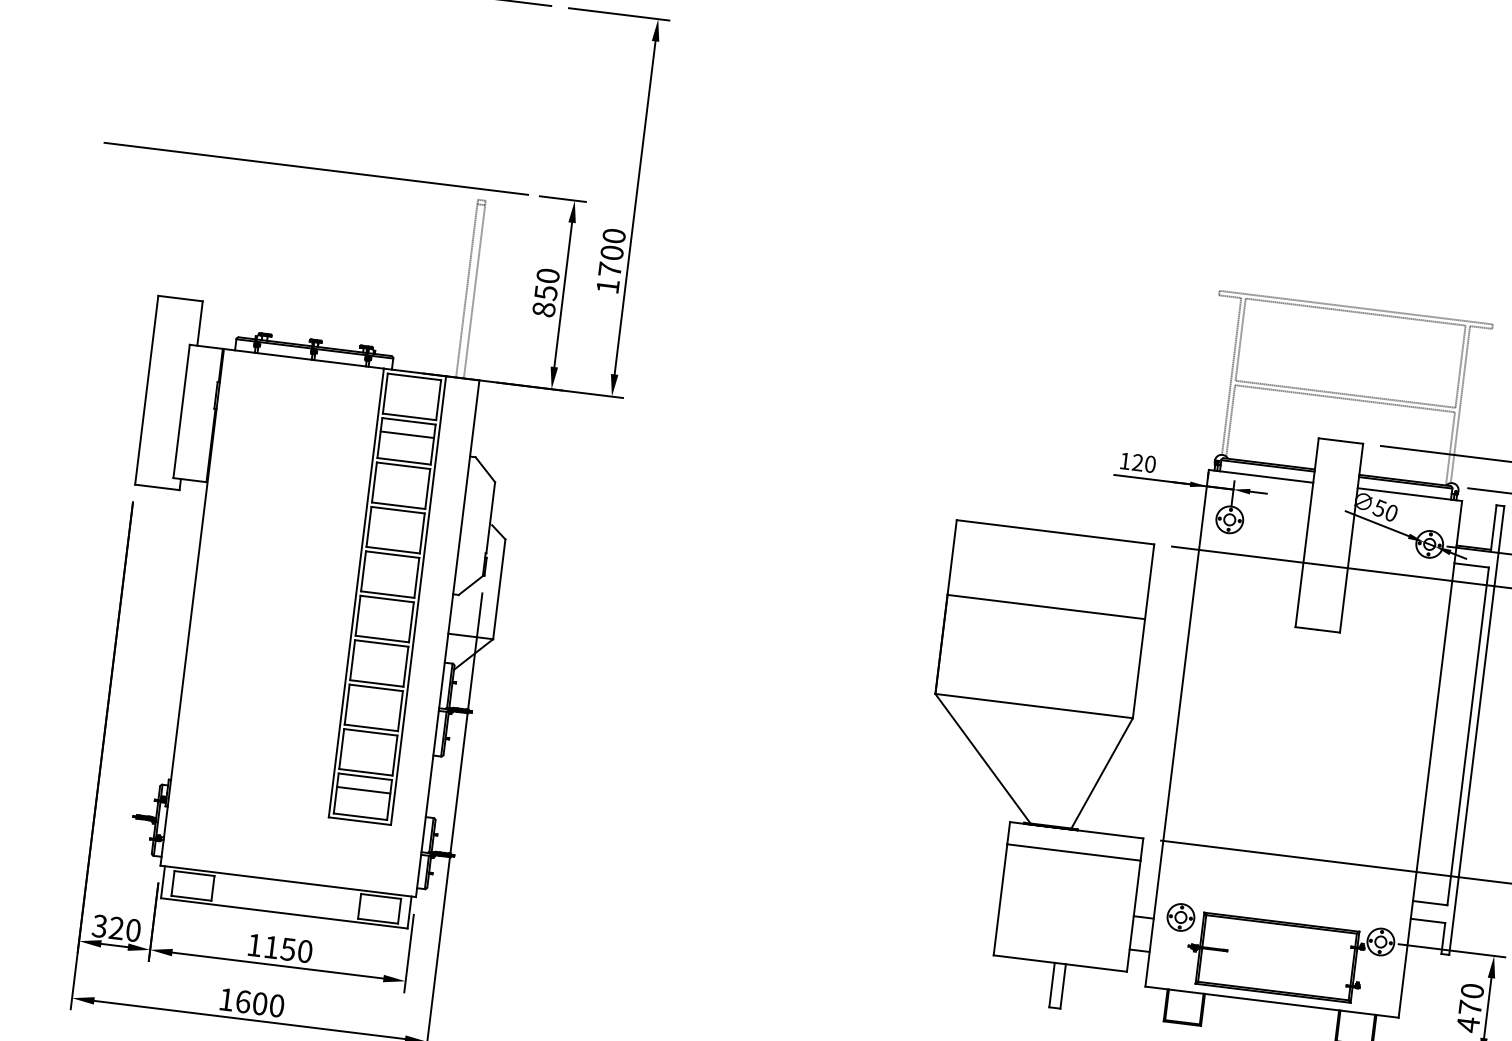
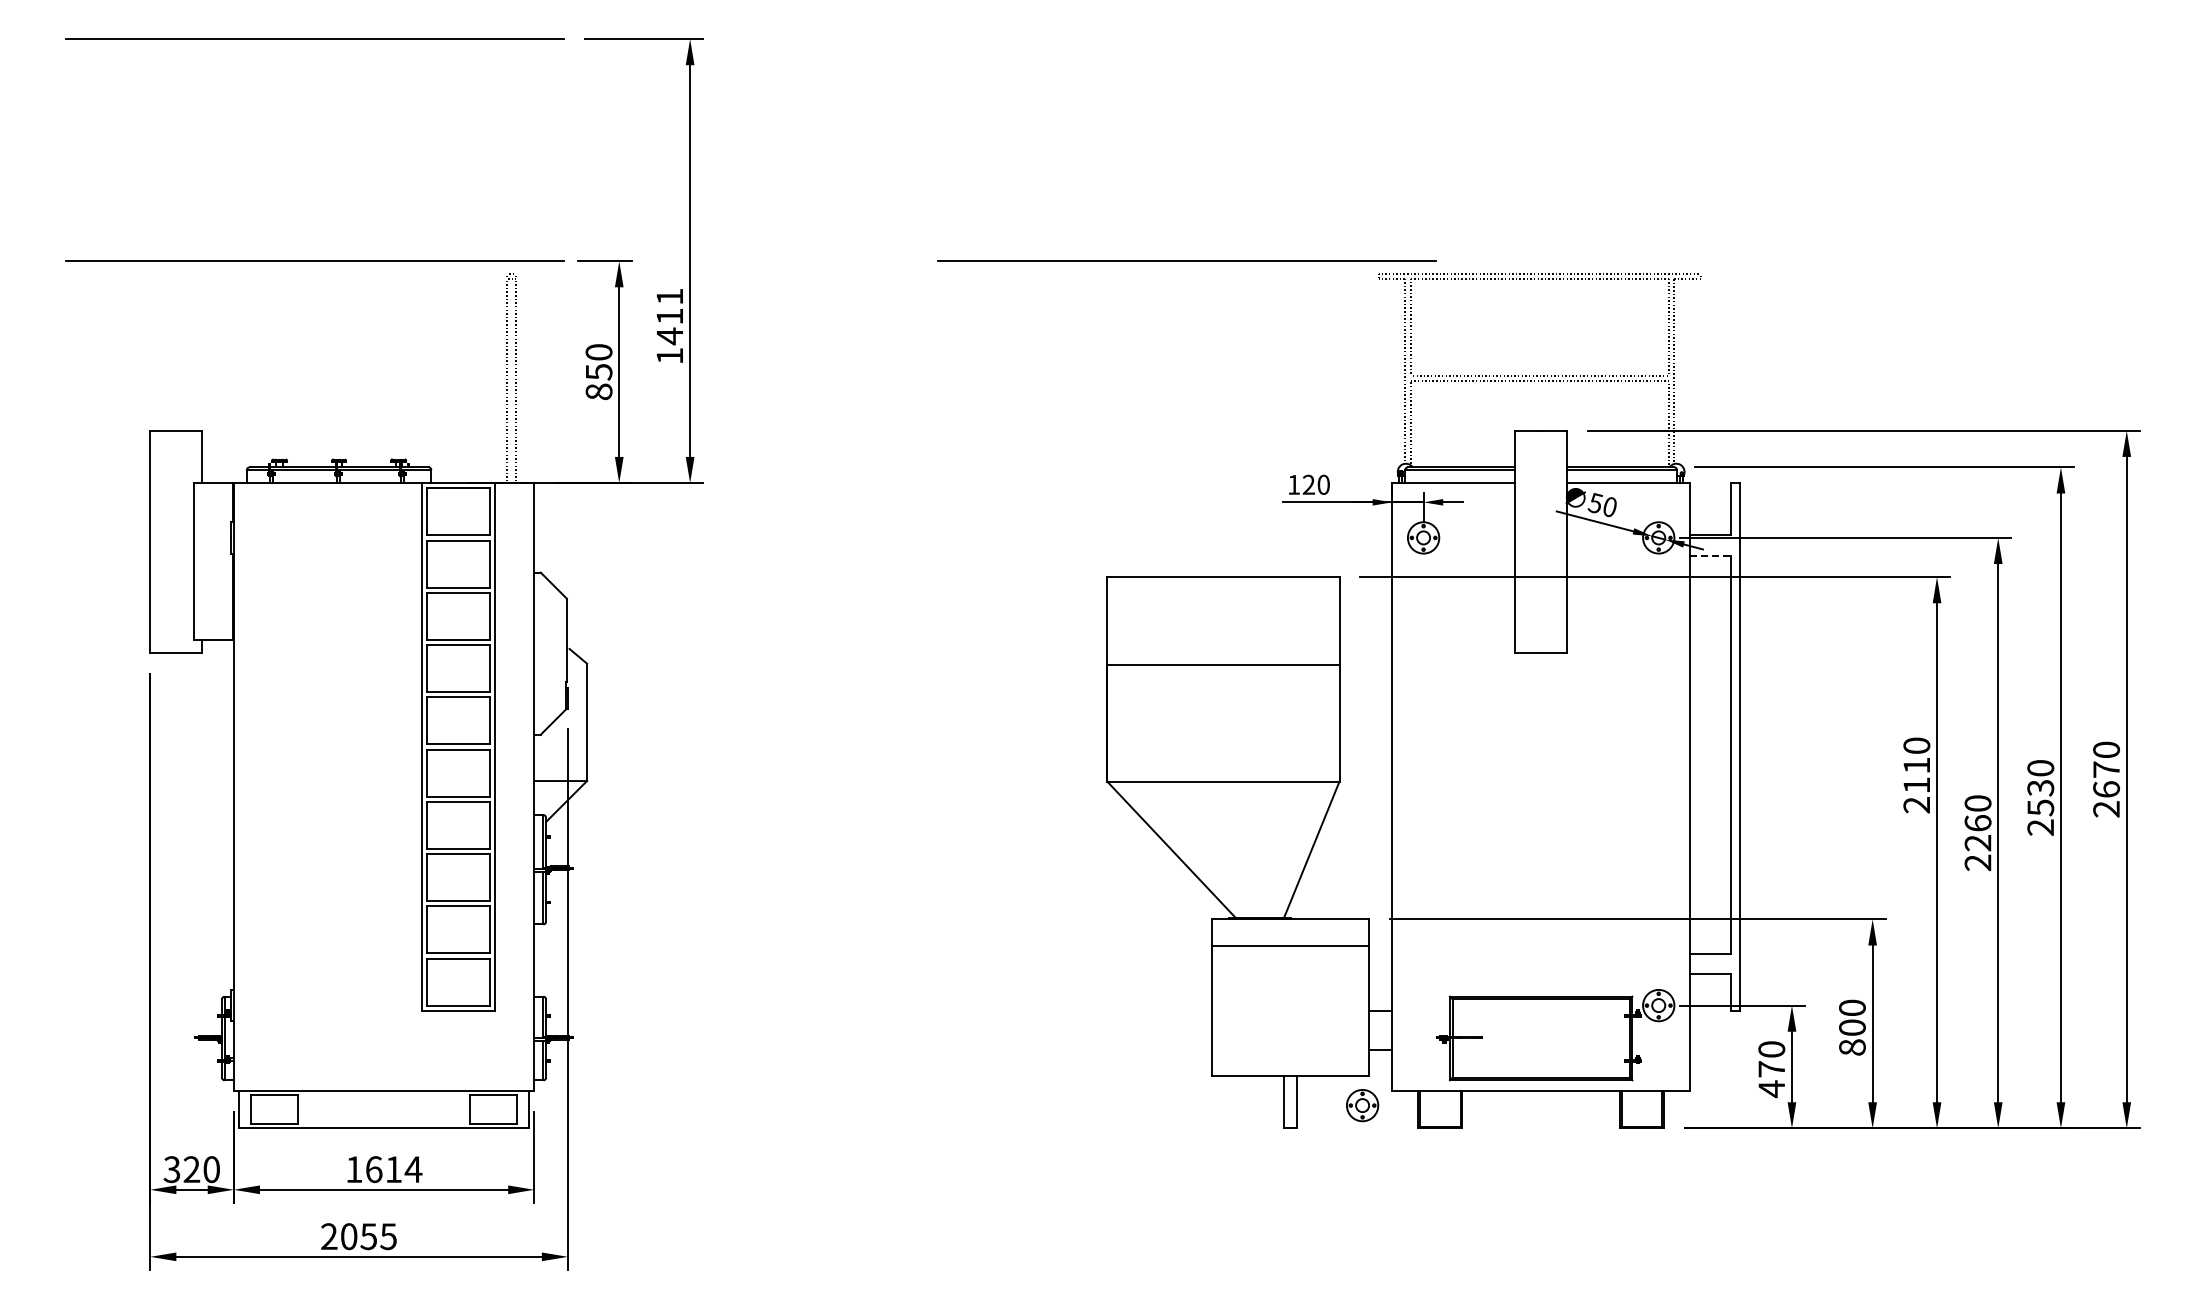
text: (611, 252) -> (669, 316), 1700 -> 1411
line: (1057, 259) -> (1186, 260), added
line: (407, 434) -> (458, 556), removed
line: (1471, 565) -> (1710, 556), solid -> dashed
line: (363, 790) -> (458, 974), removed
part: (1180, 917) -> (1362, 1105), moved
text: (288, 949) -> (394, 1169), 1150 -> 1614
text: (251, 1002) -> (358, 1236), 1600 -> 2055

